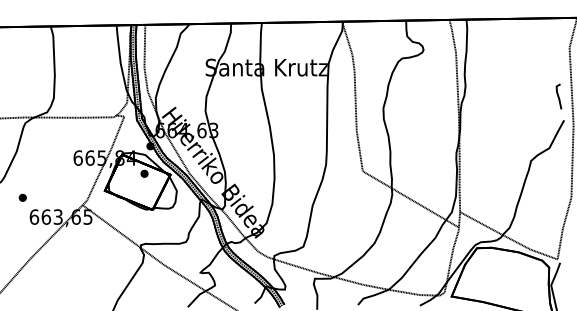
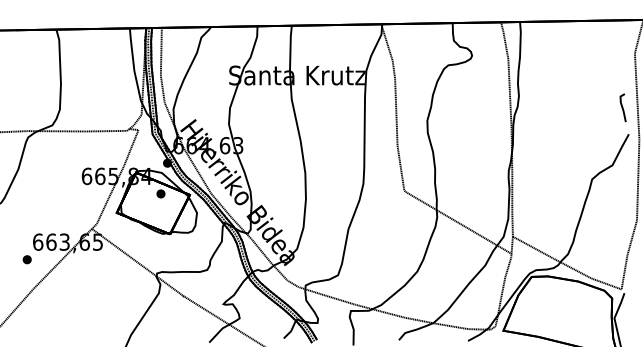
part: (22, 197) -> (26, 259), moved

